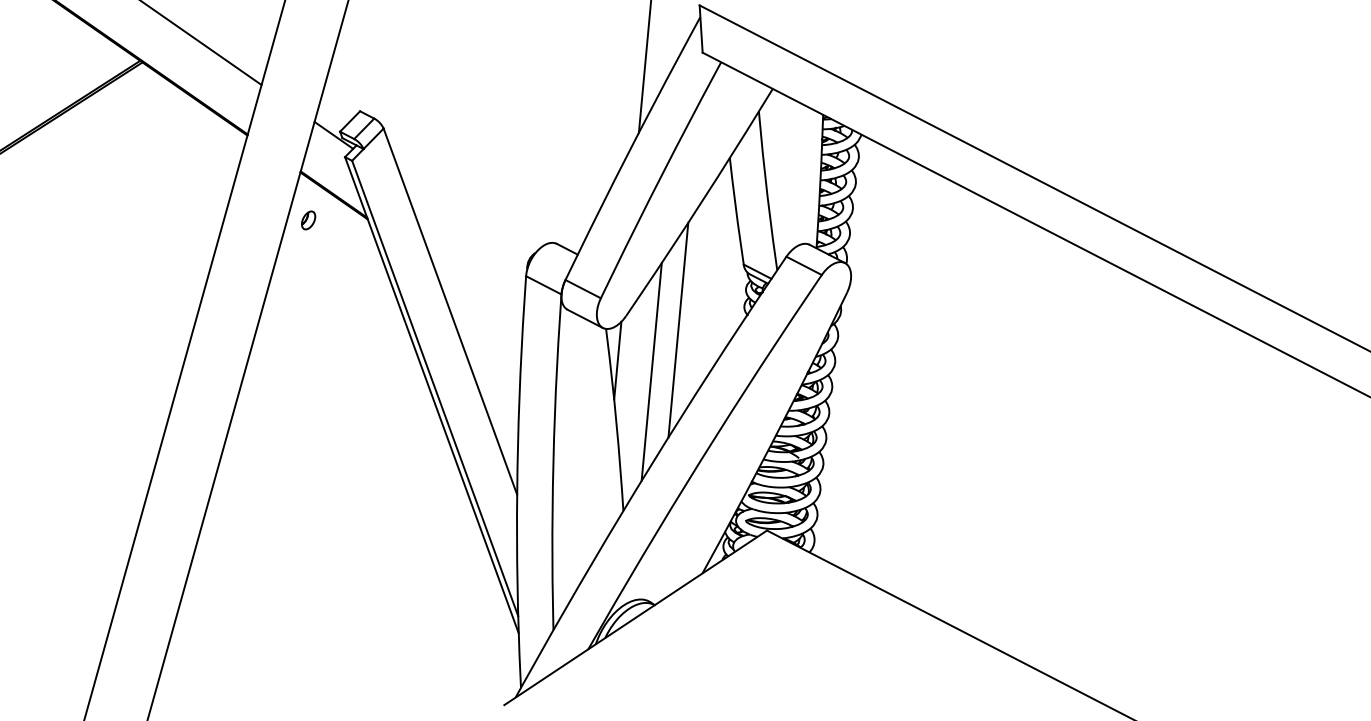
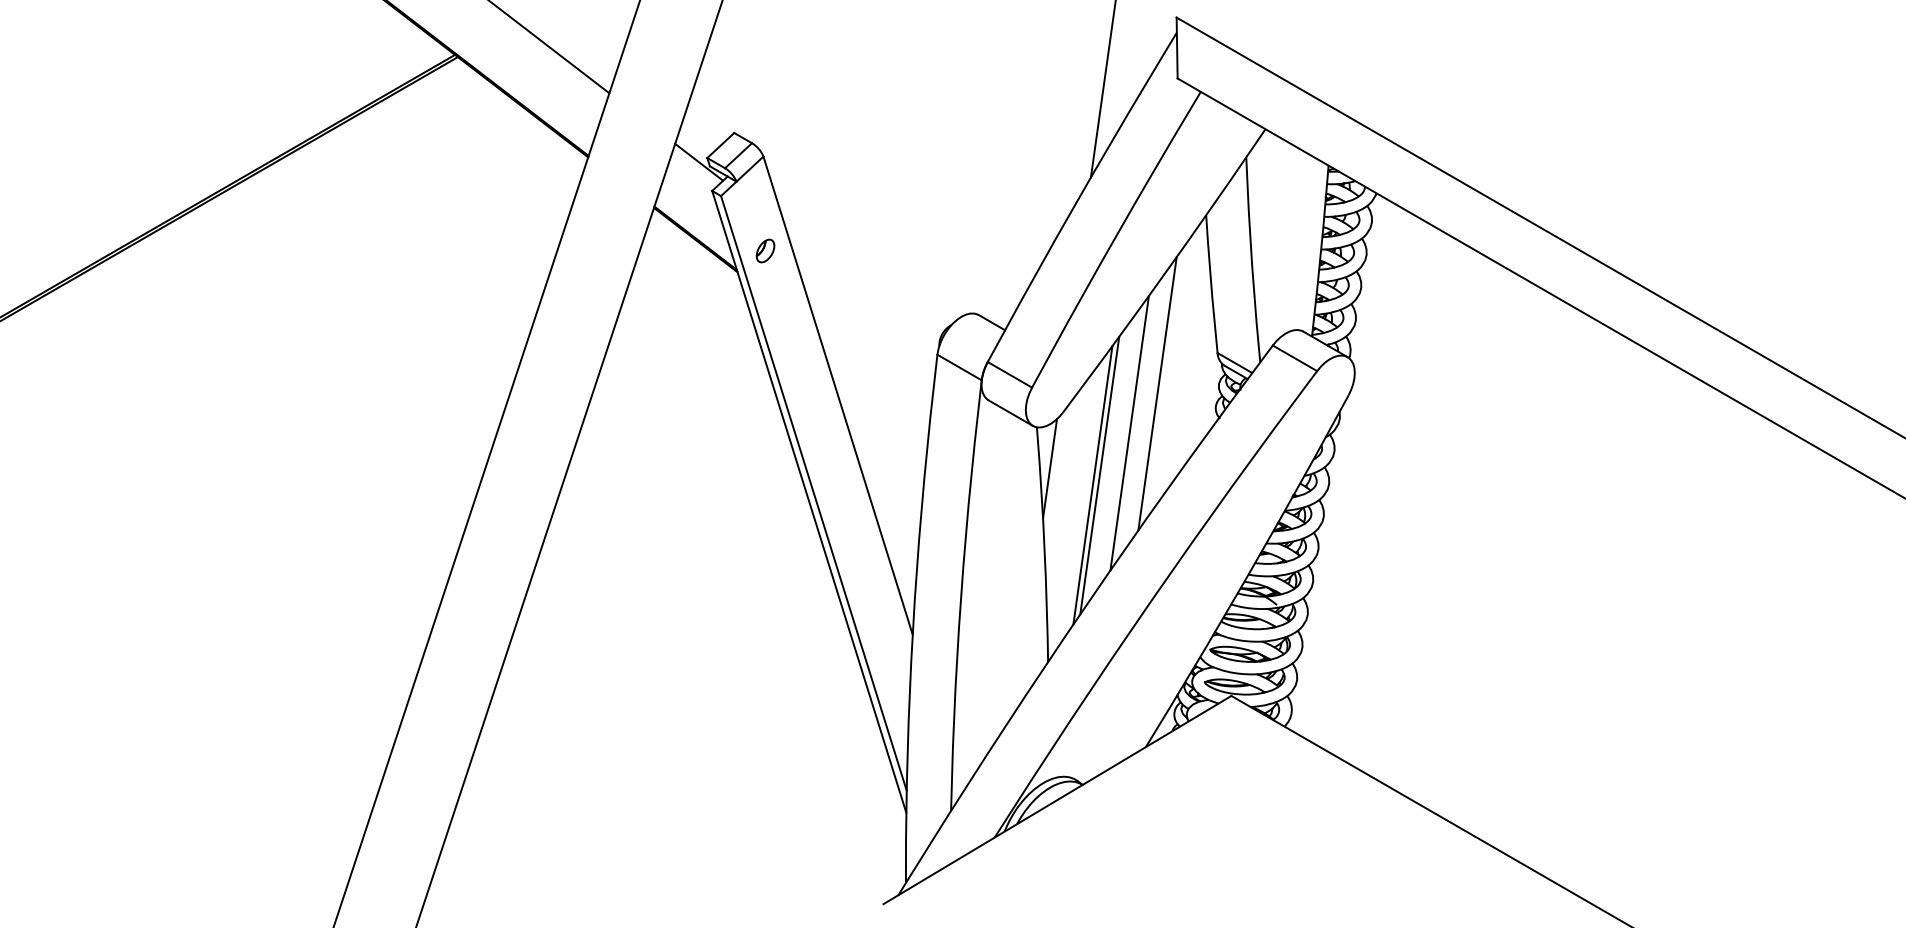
part: (308, 220) -> (765, 250), moved
line: (698, 298) -> (1157, 393), added
line: (656, 364) -> (1099, 475), added

